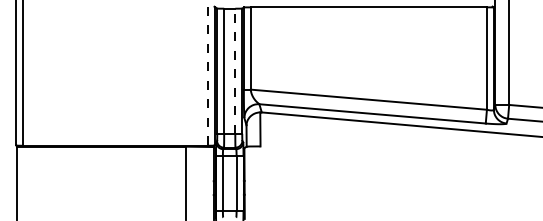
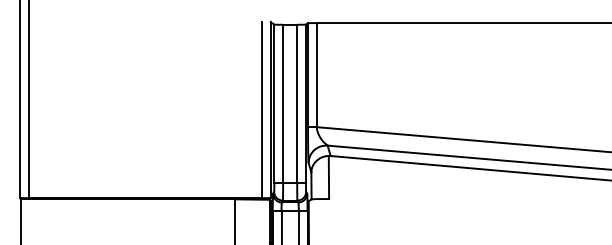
line: (235, 71) -> (297, 104), dashed -> solid
line: (207, 76) -> (262, 110), dashed -> solid

